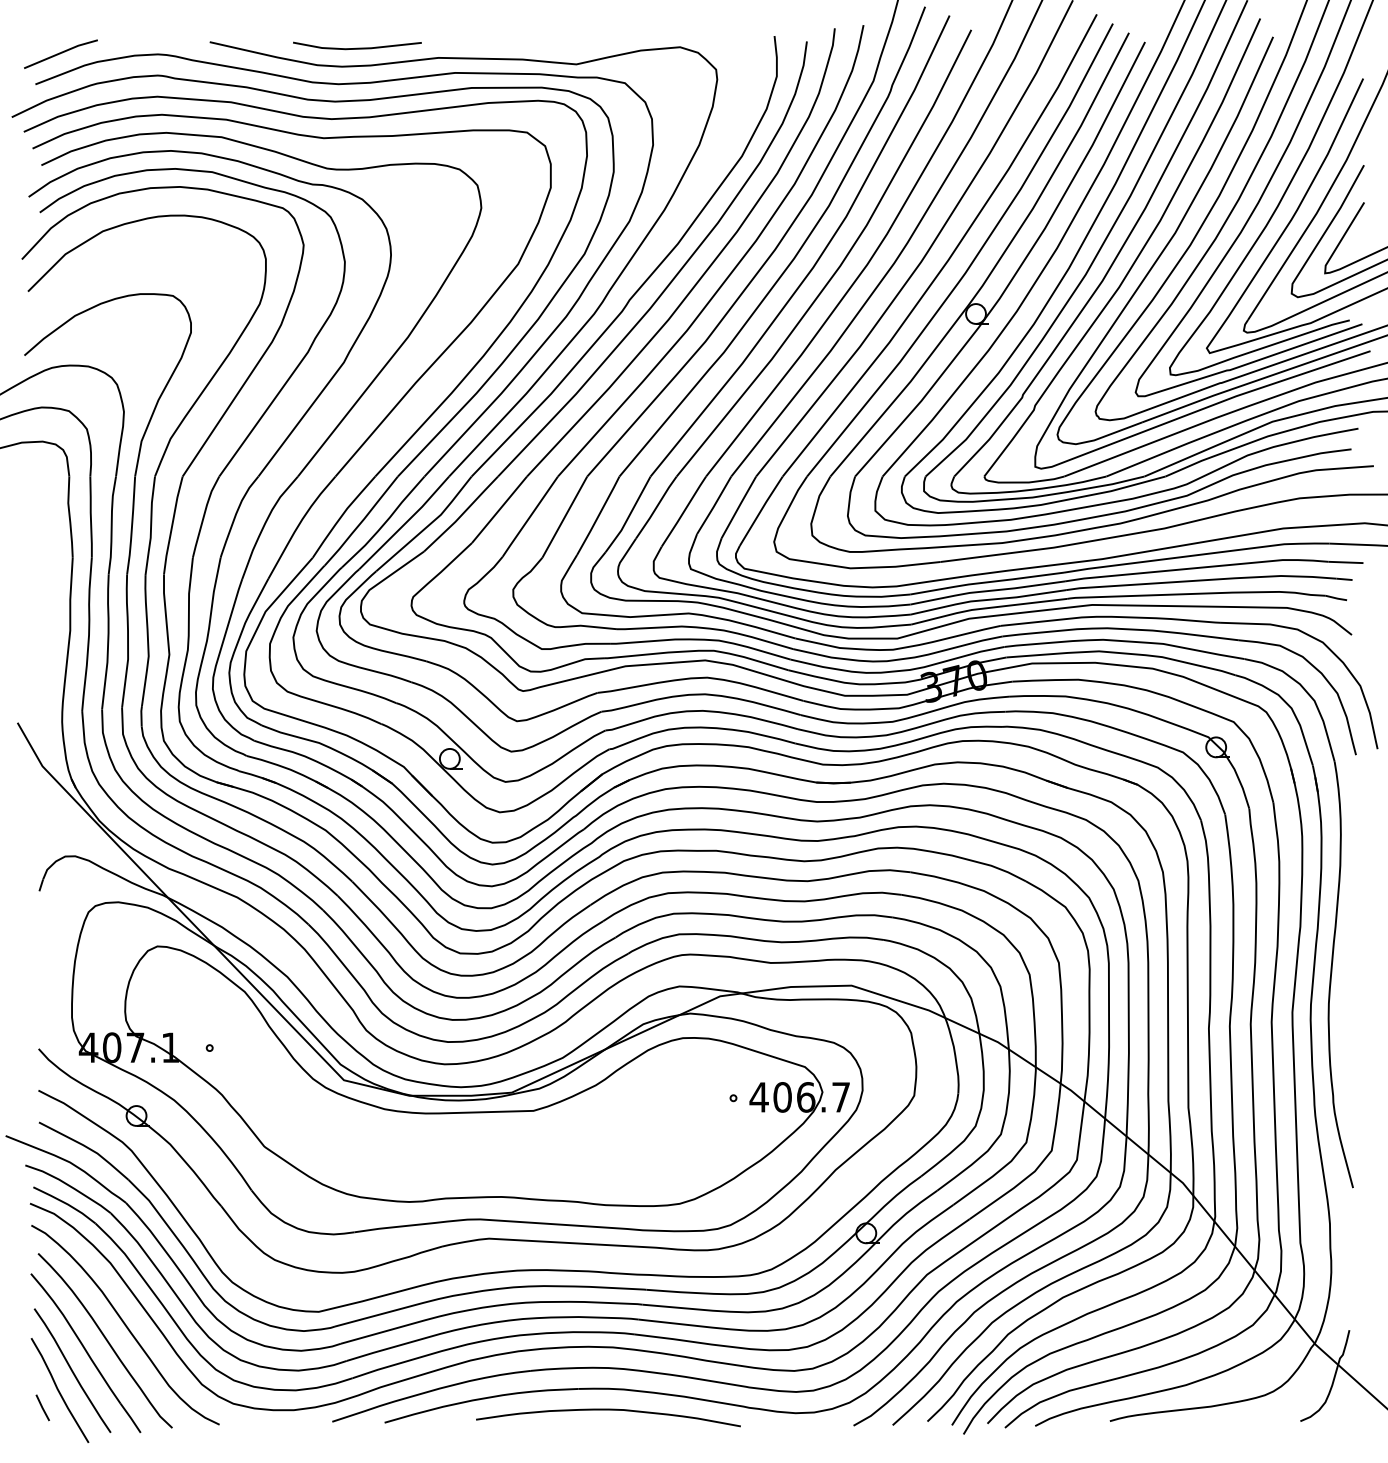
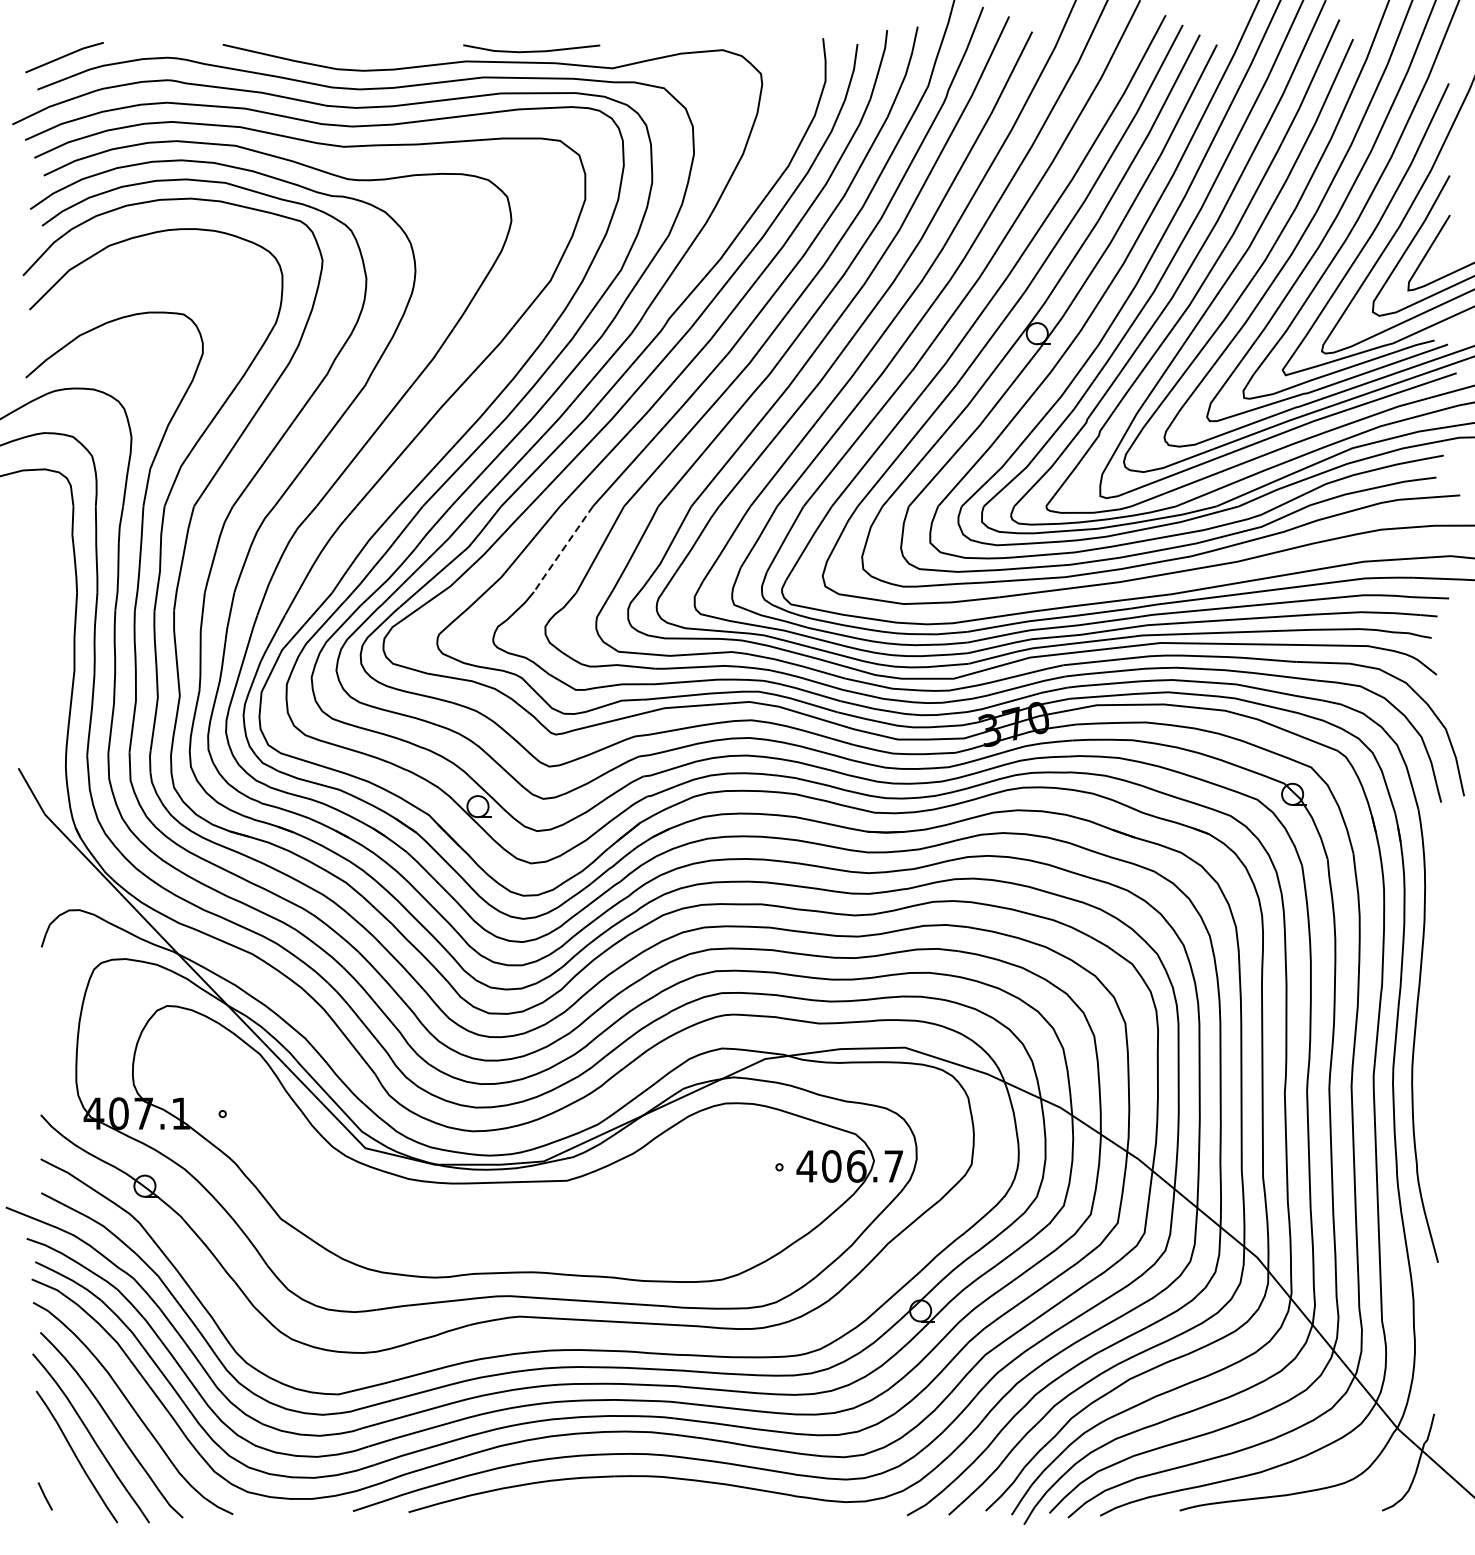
line: (357, 47) -> (531, 50), moved
line: (529, 517) -> (562, 550), solid -> dashed
curve: (59, 1390) -> (63, 1478), removed
curve: (608, 1410) -> (646, 1499), removed

